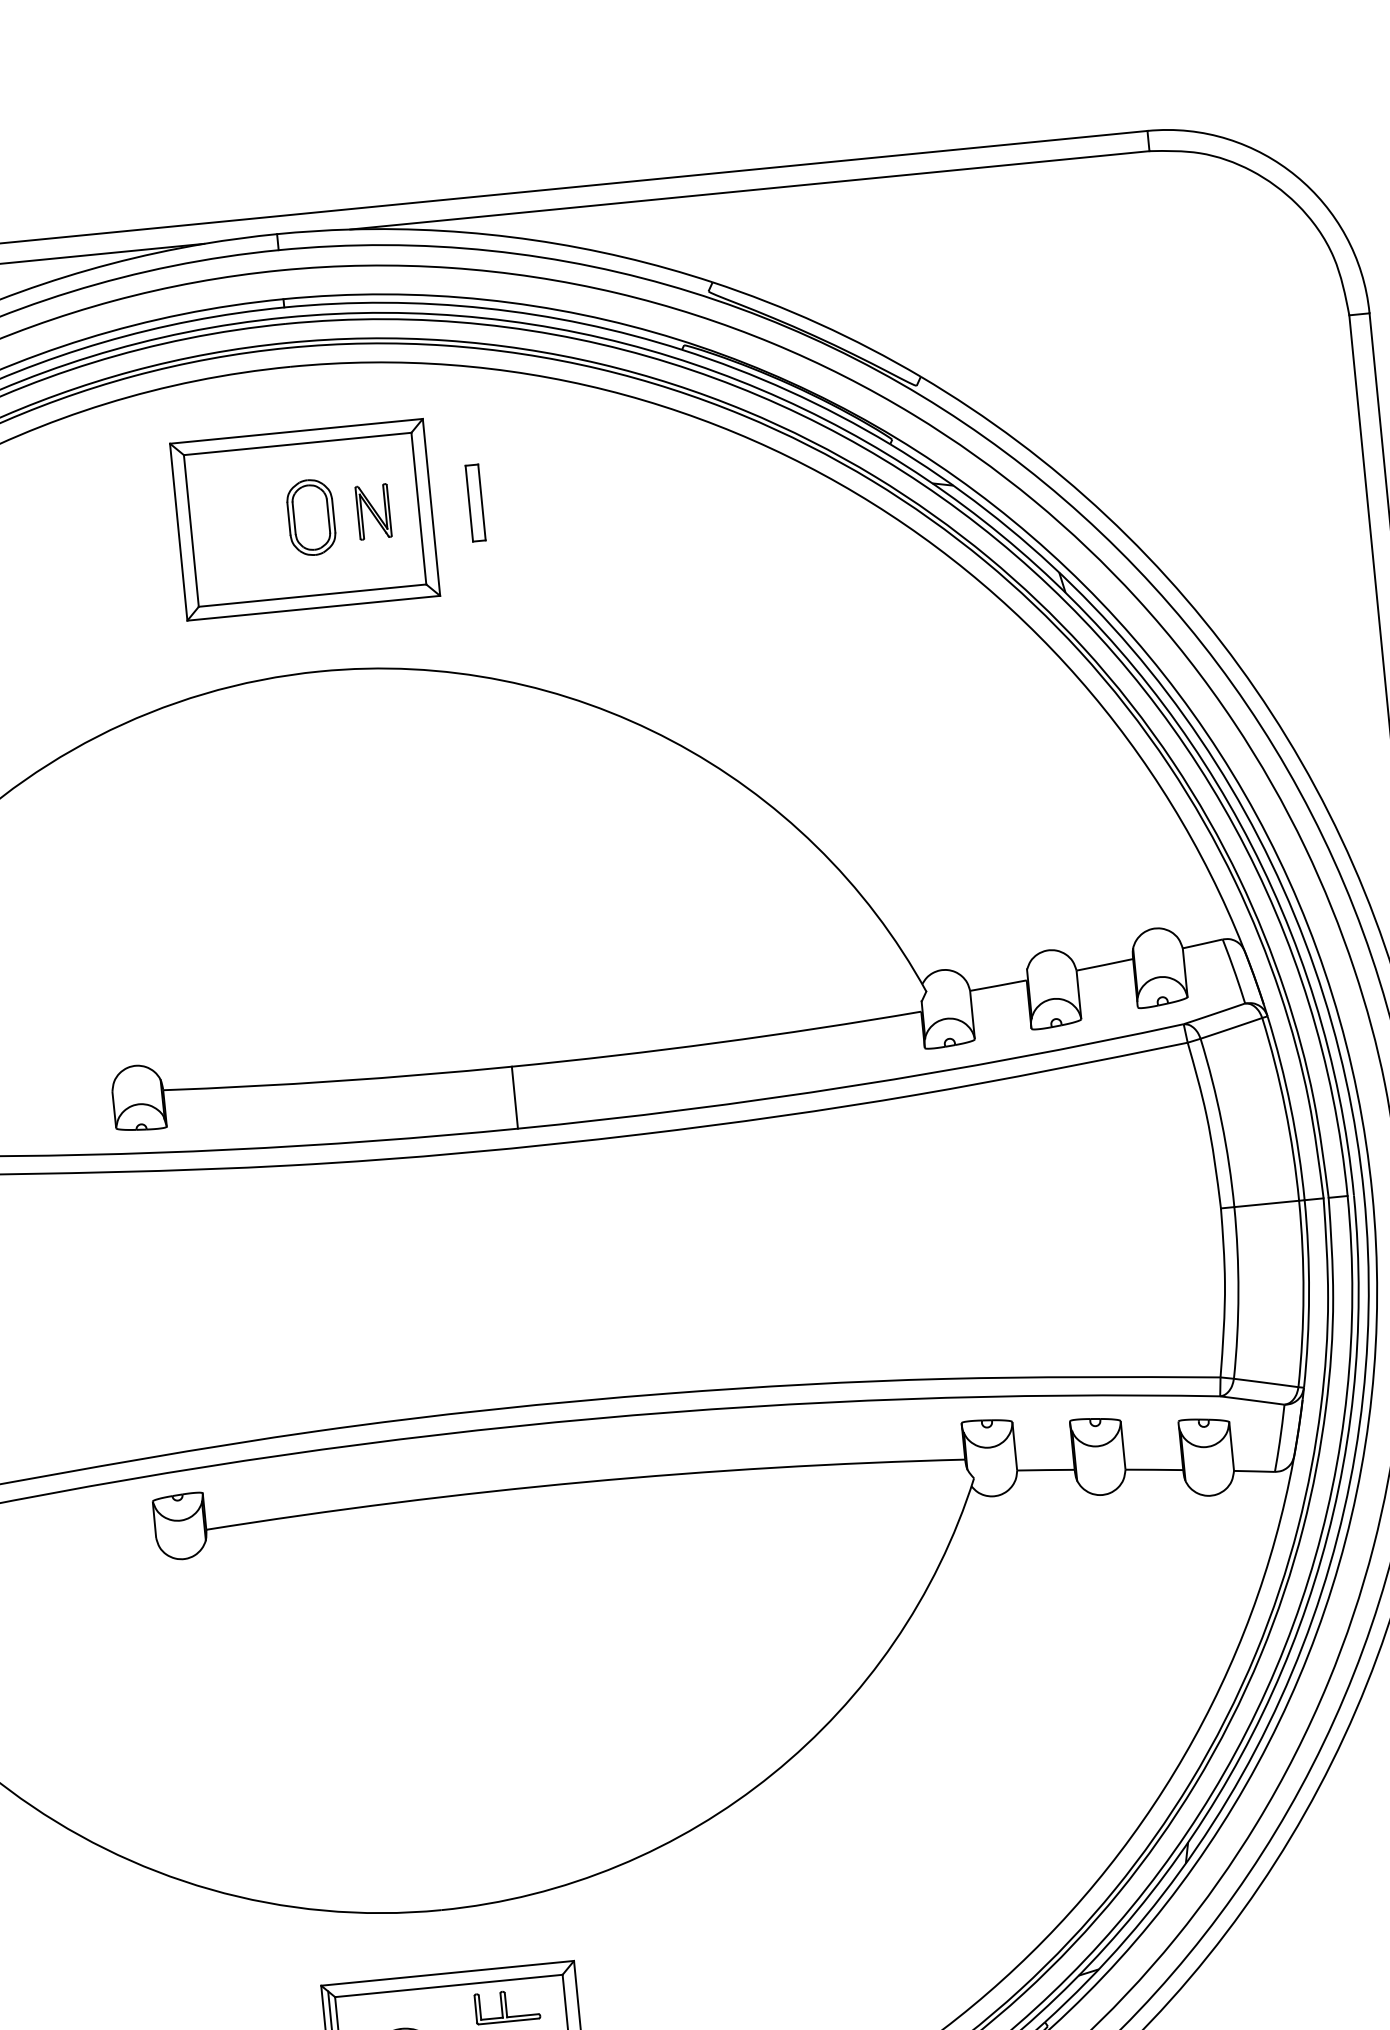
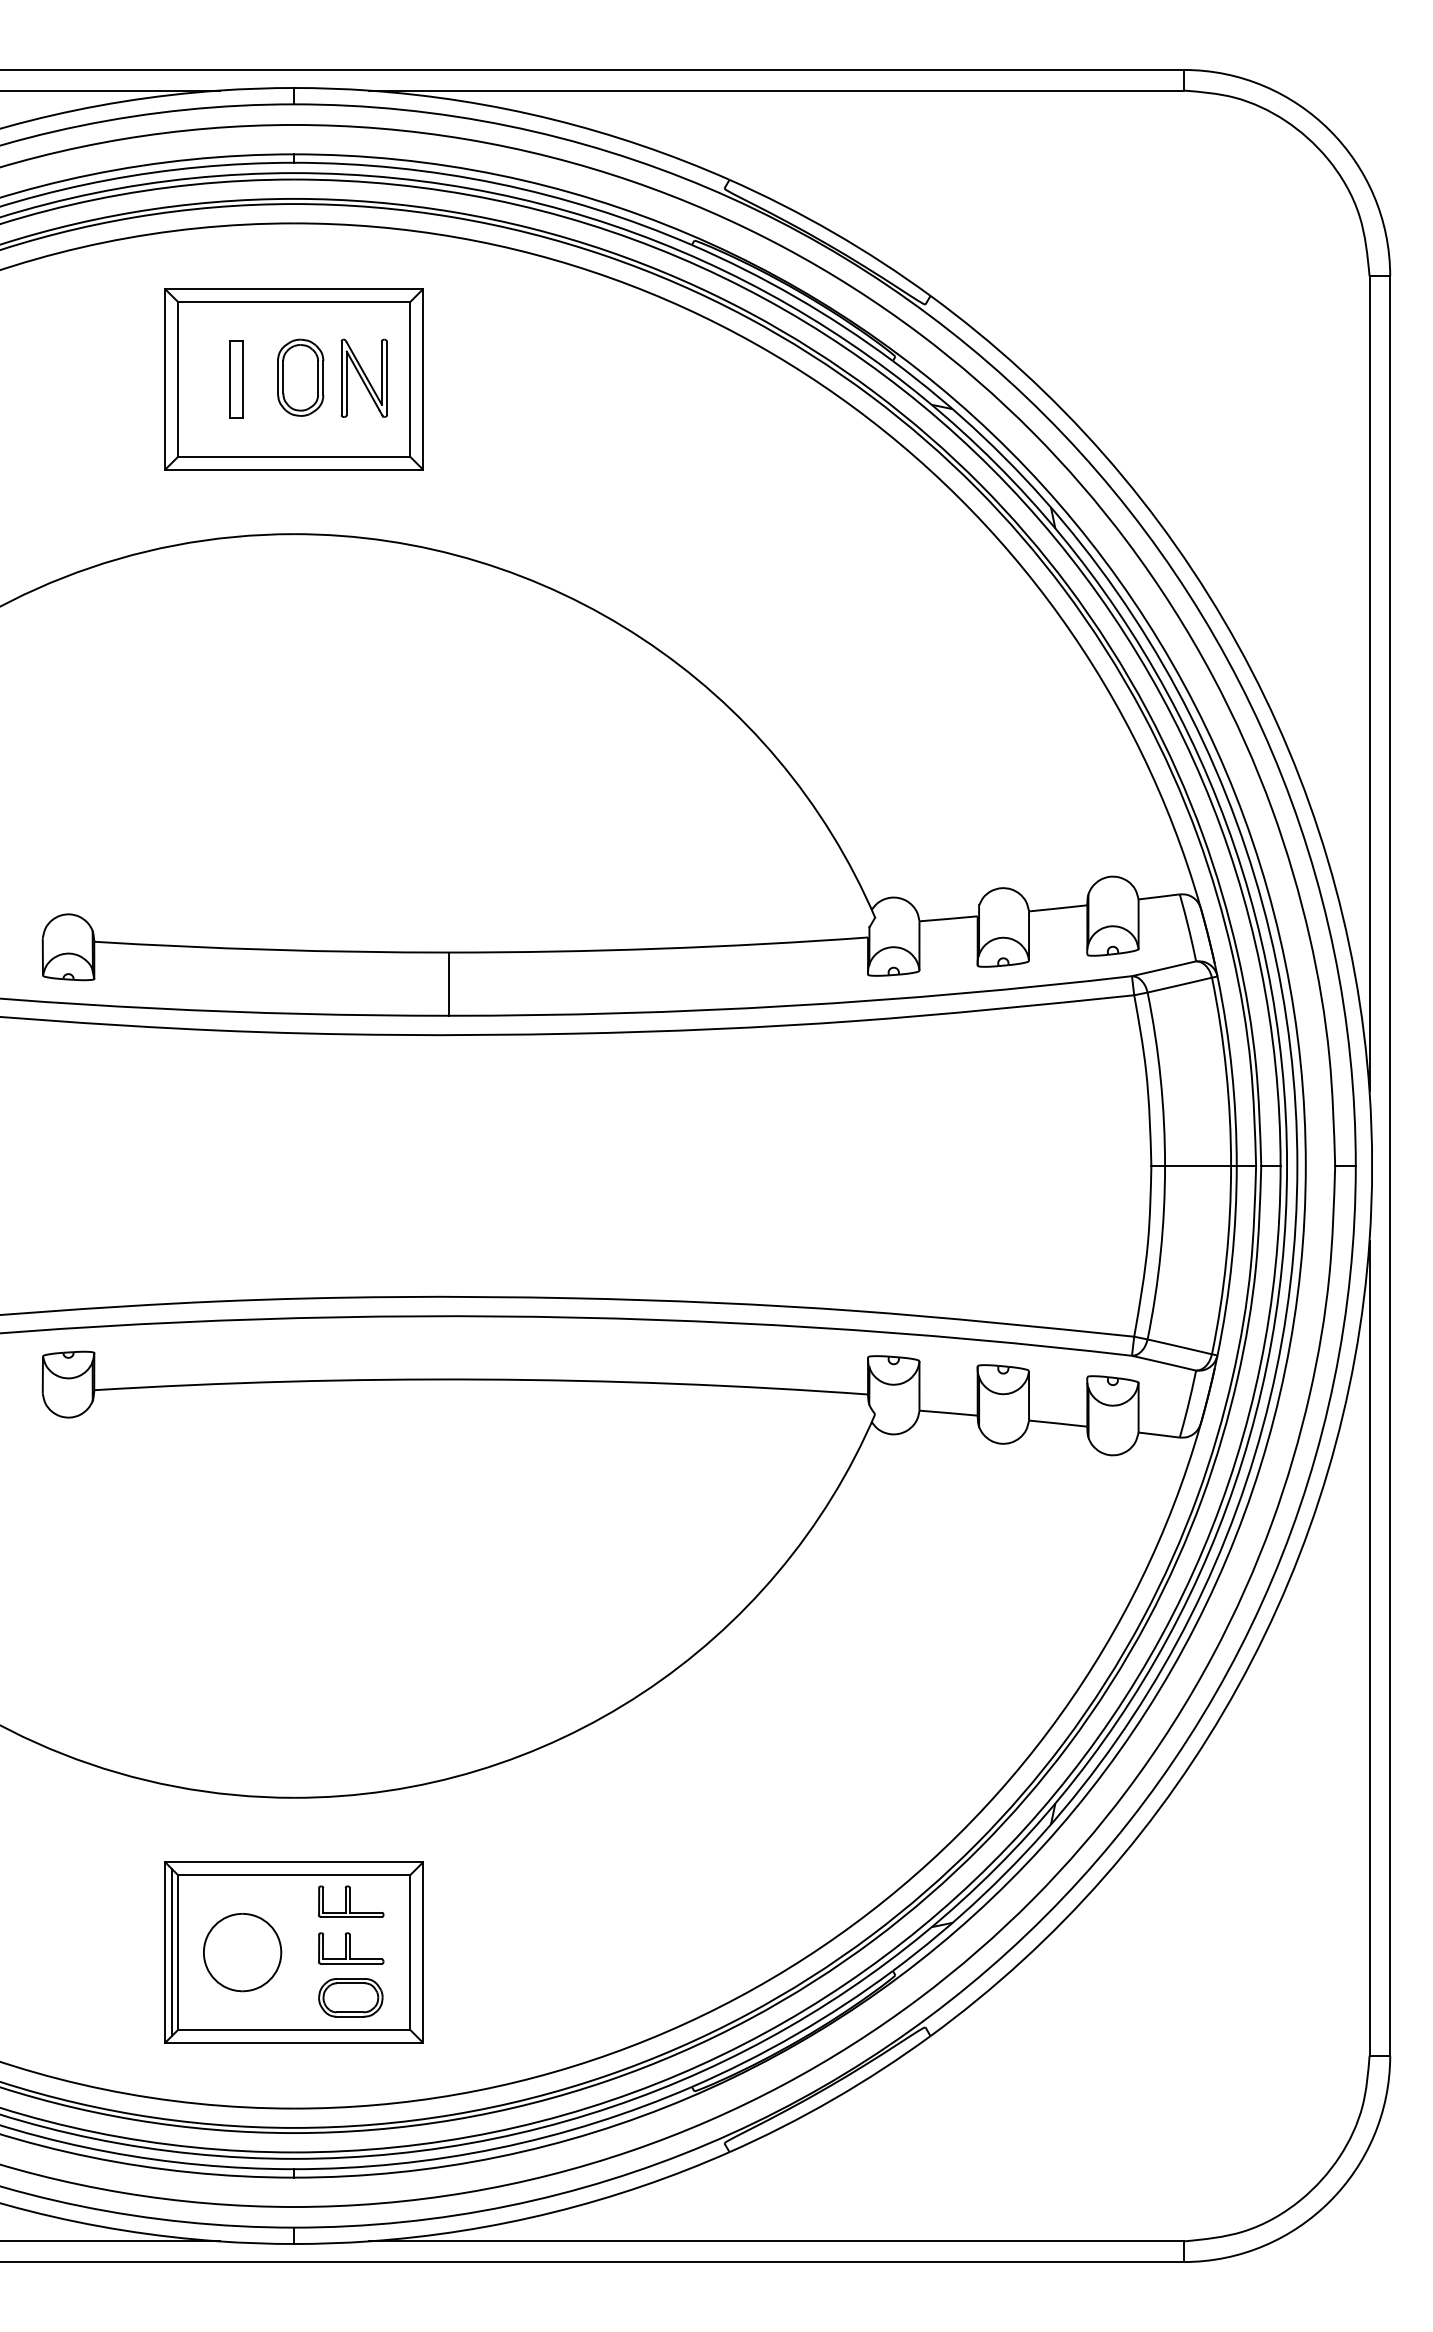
part: (476, 503) -> (236, 379), moved
part: (372, 511) -> (363, 377), size x1.43

